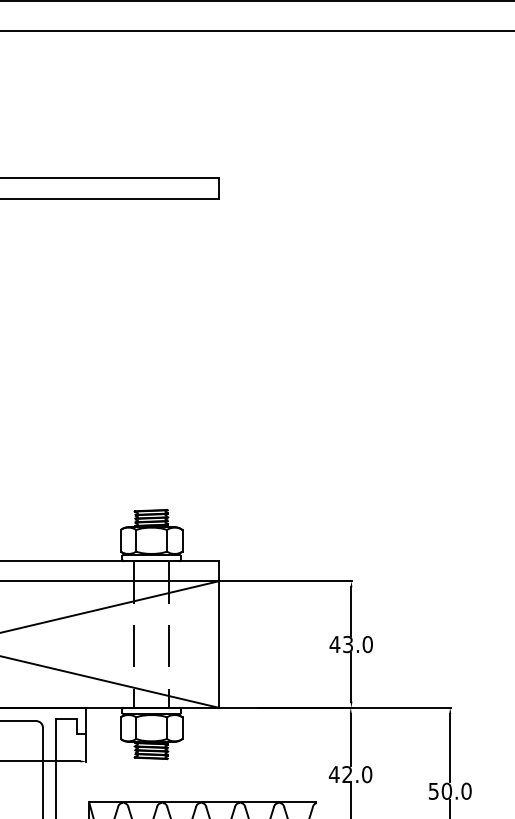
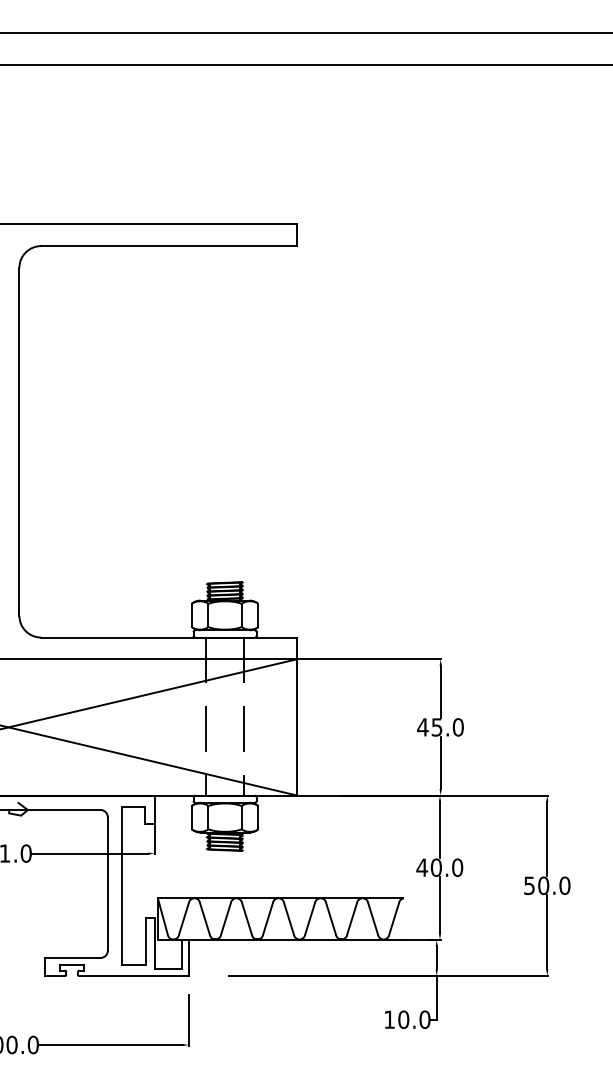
text: (348, 643) -> (437, 726), 43.0 -> 45.0
text: (346, 774) -> (435, 867), 42.0 -> 40.0

